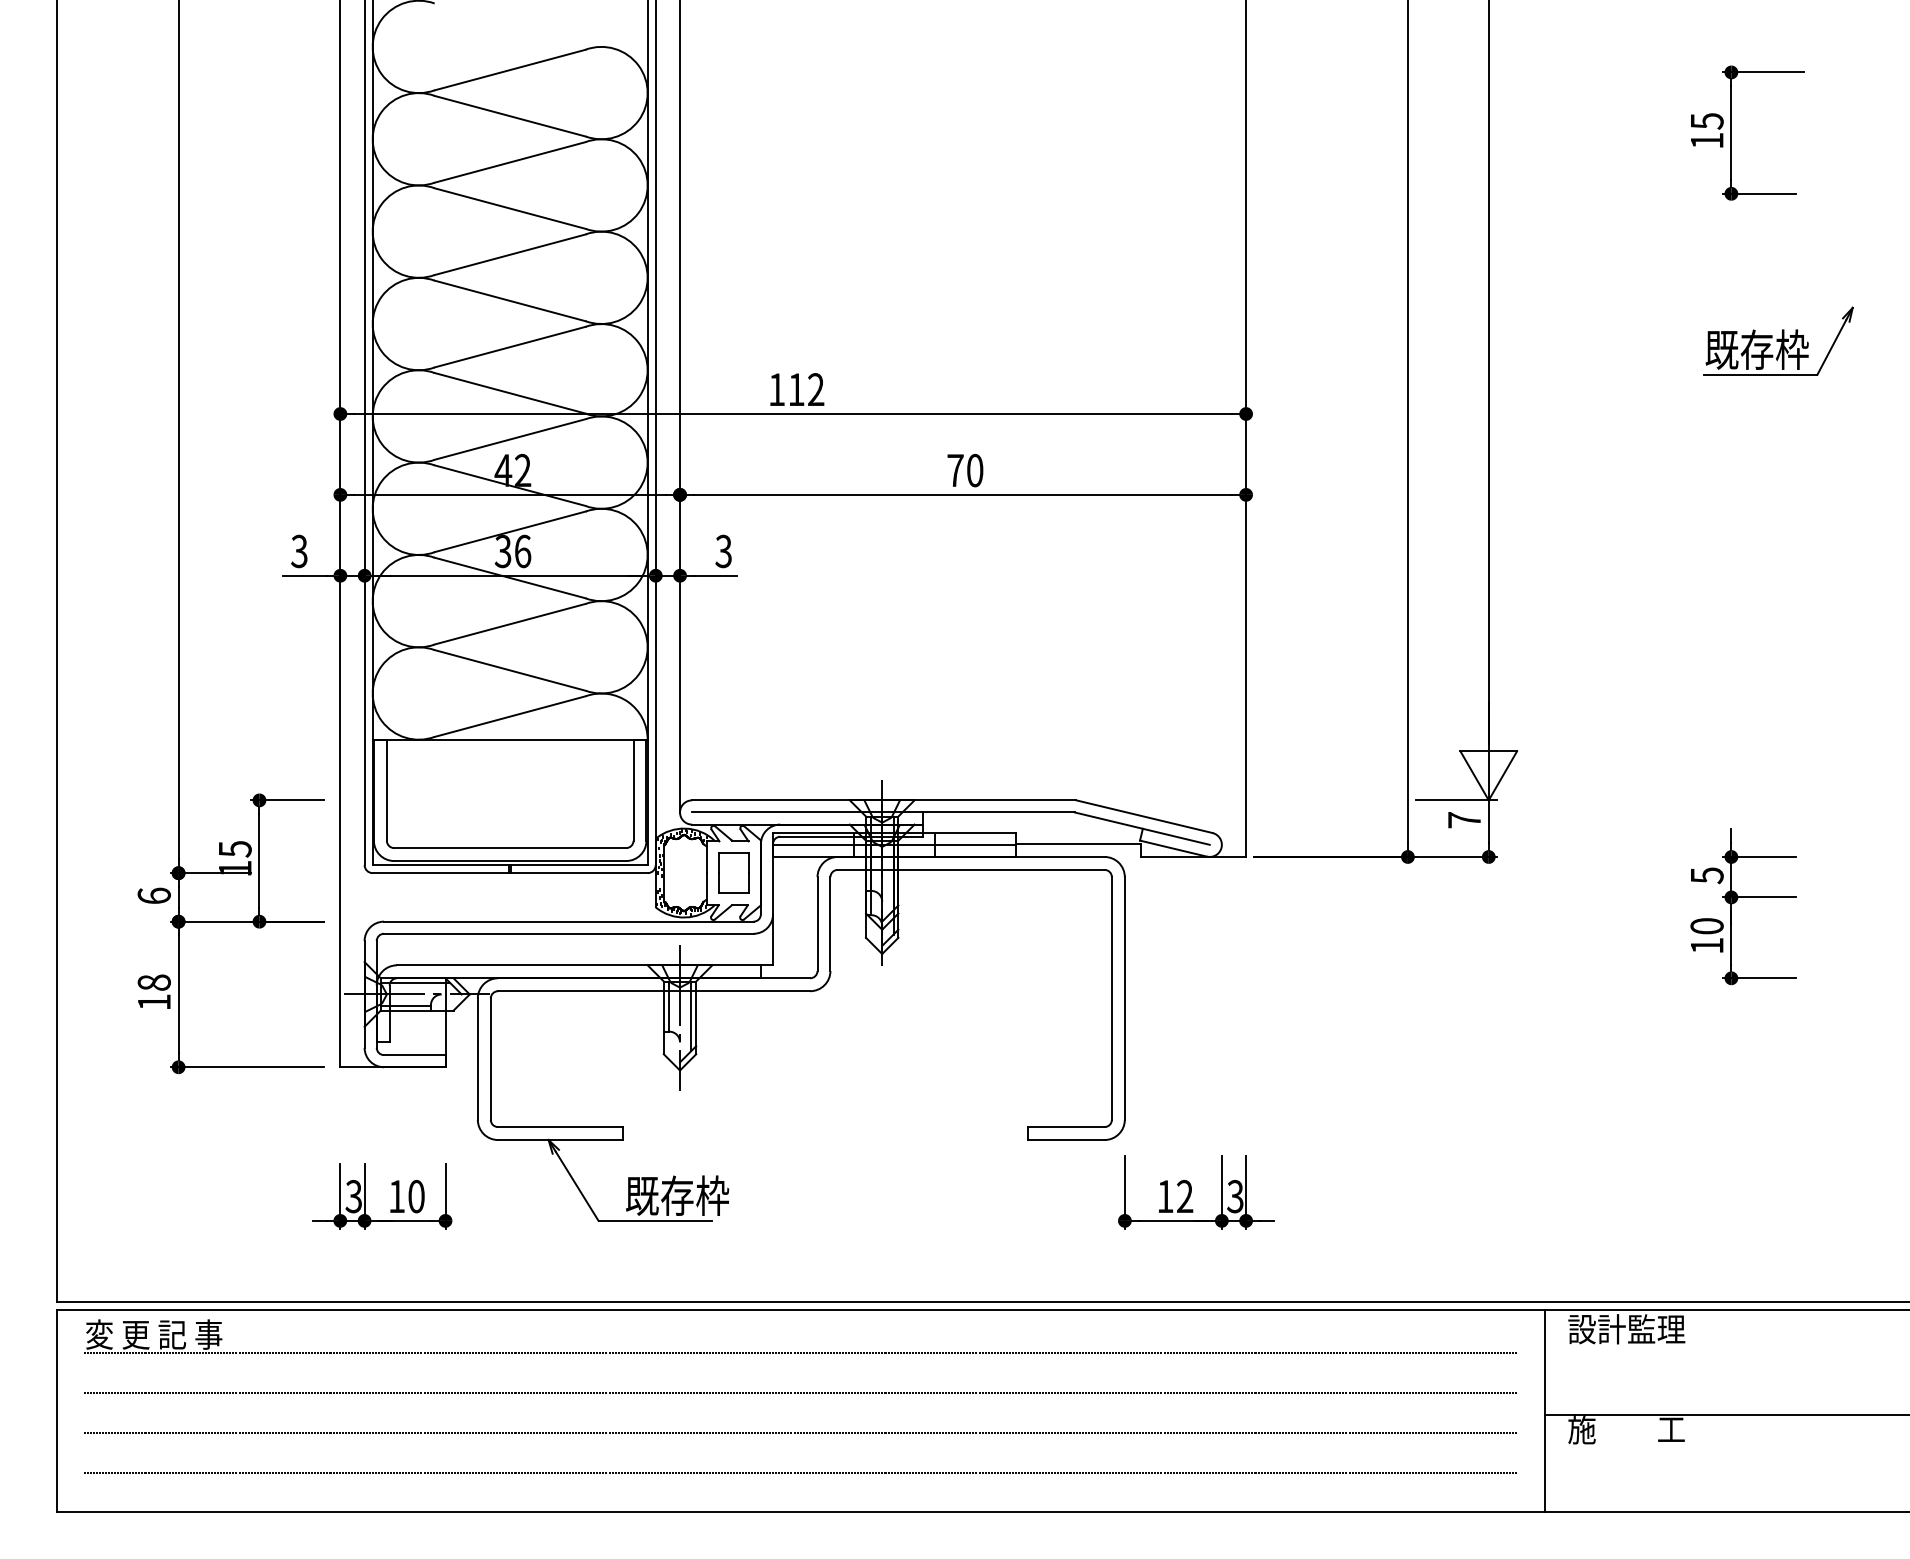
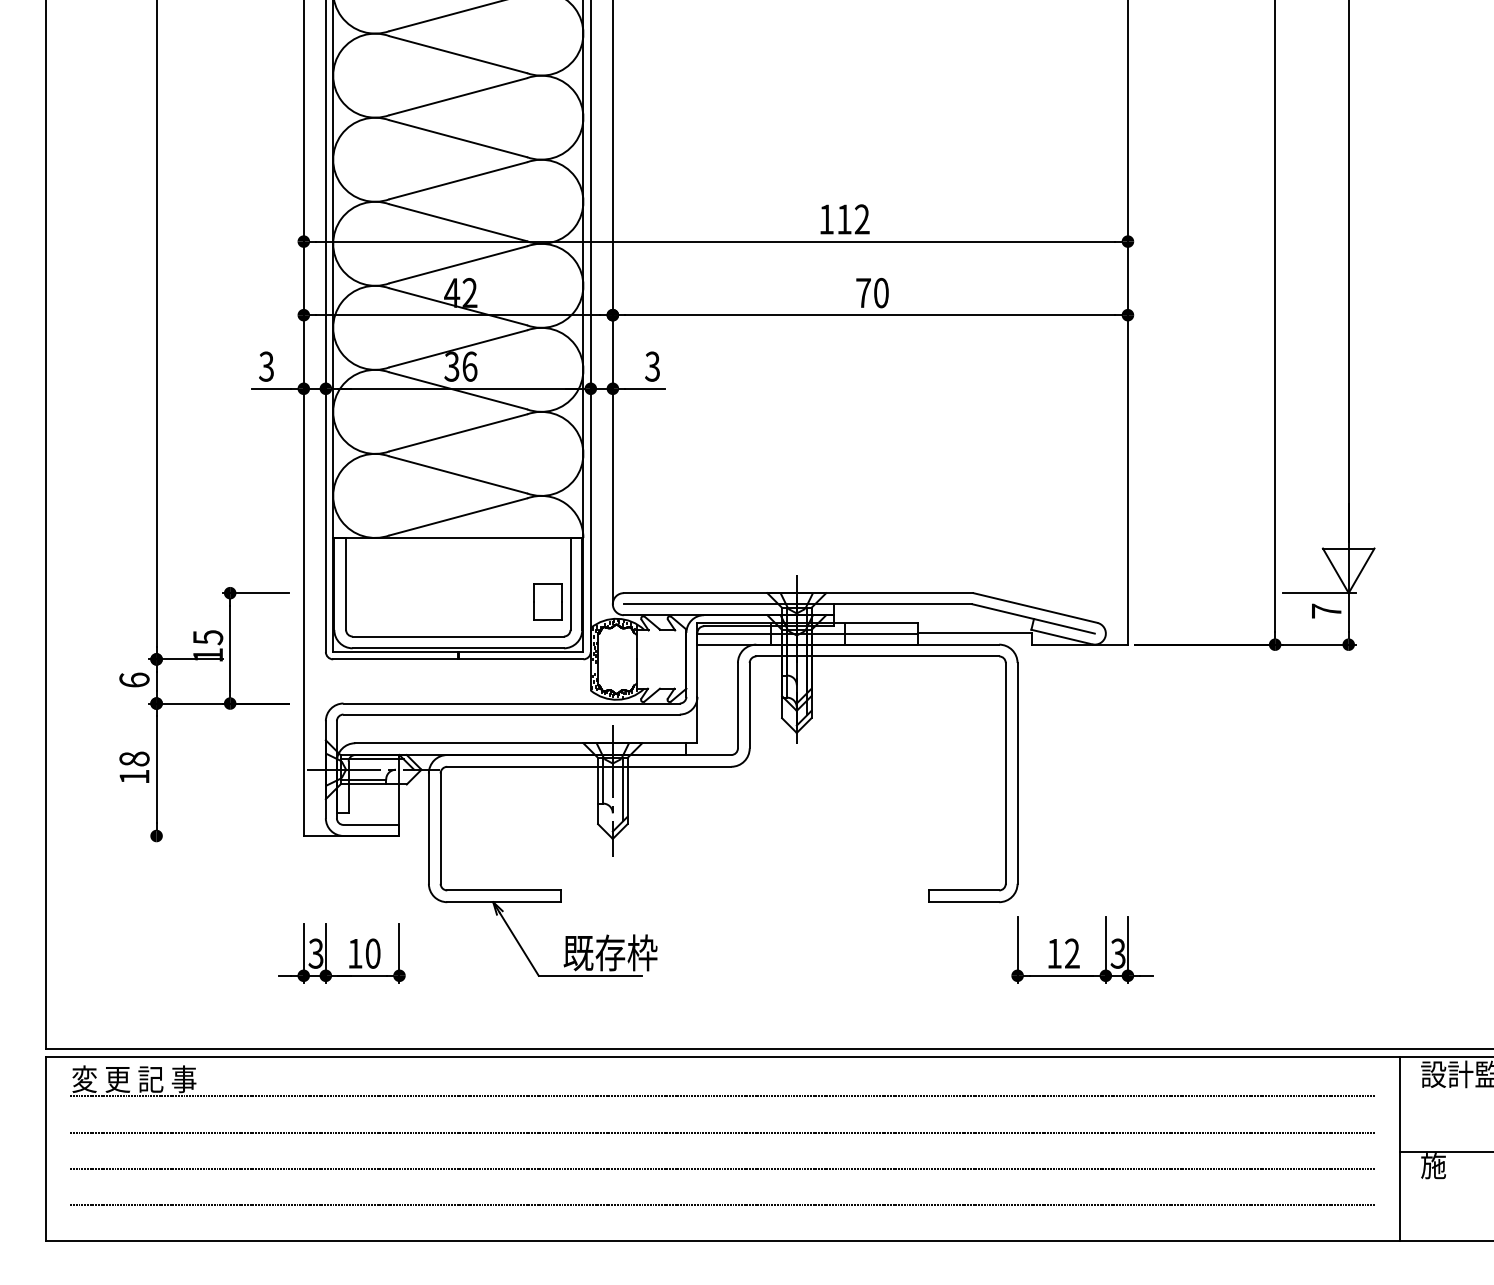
text: (797, 389) -> (845, 219), moved
part: (733, 872) -> (547, 601), moved
line: (247, 1067) -> (219, 836), removed

